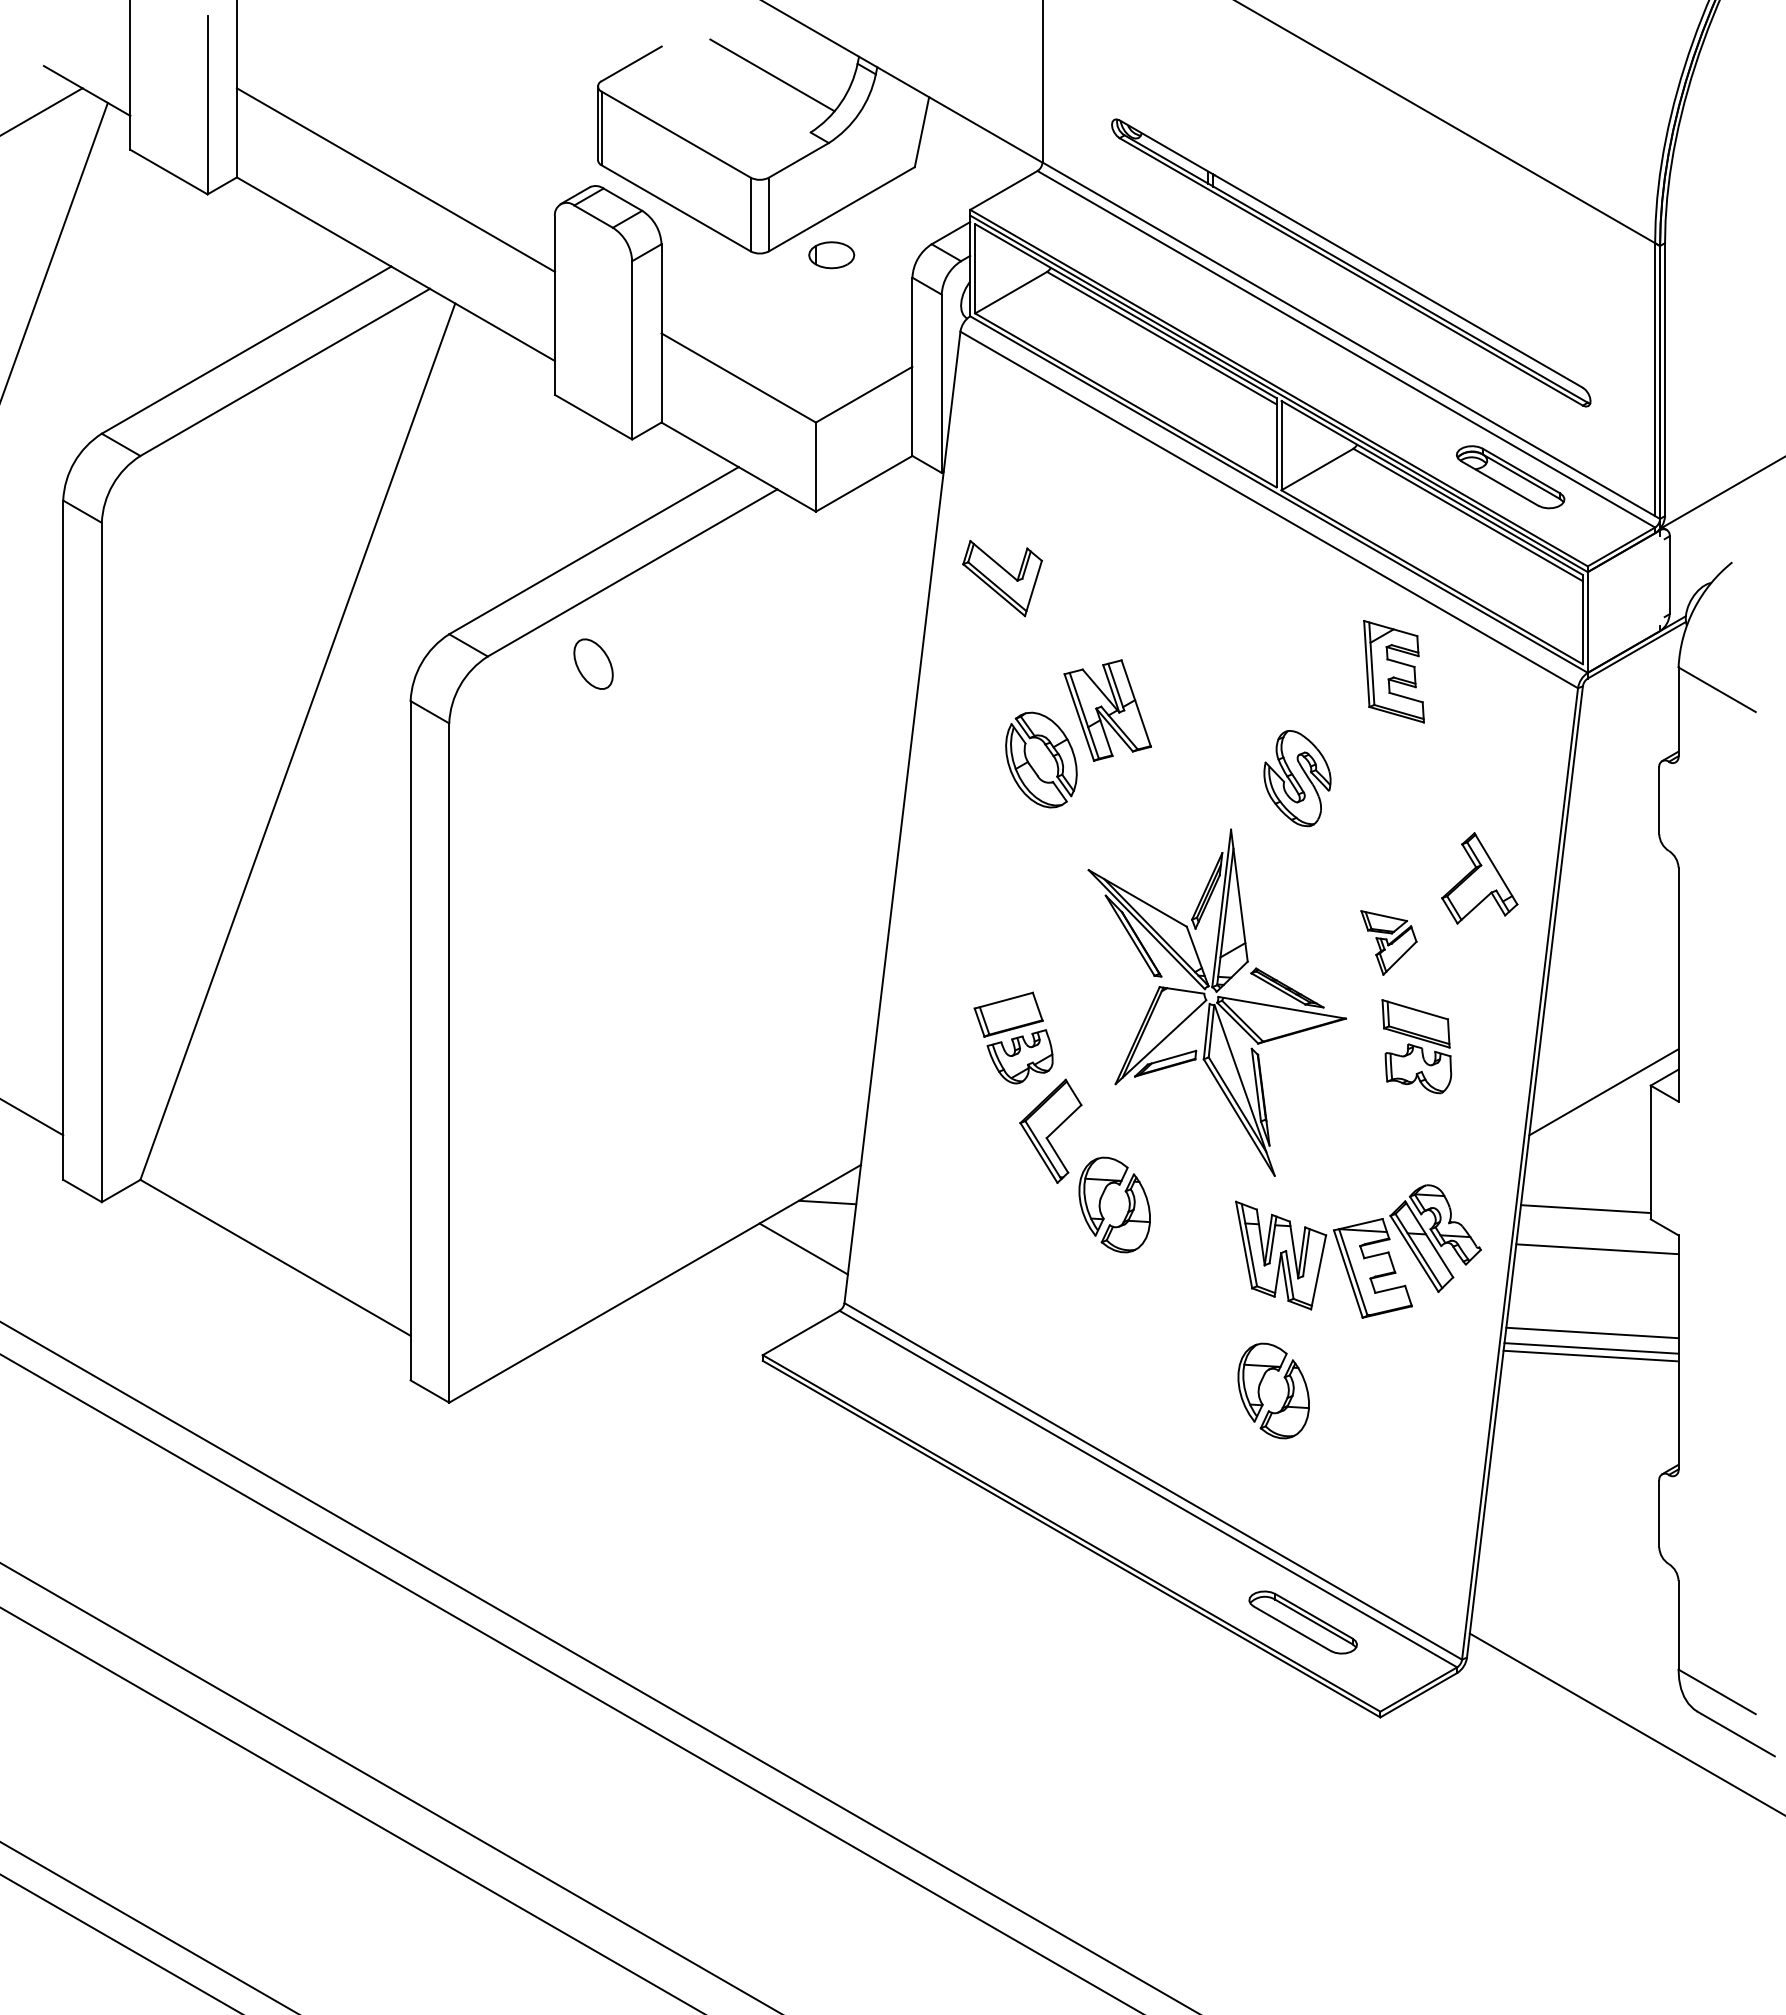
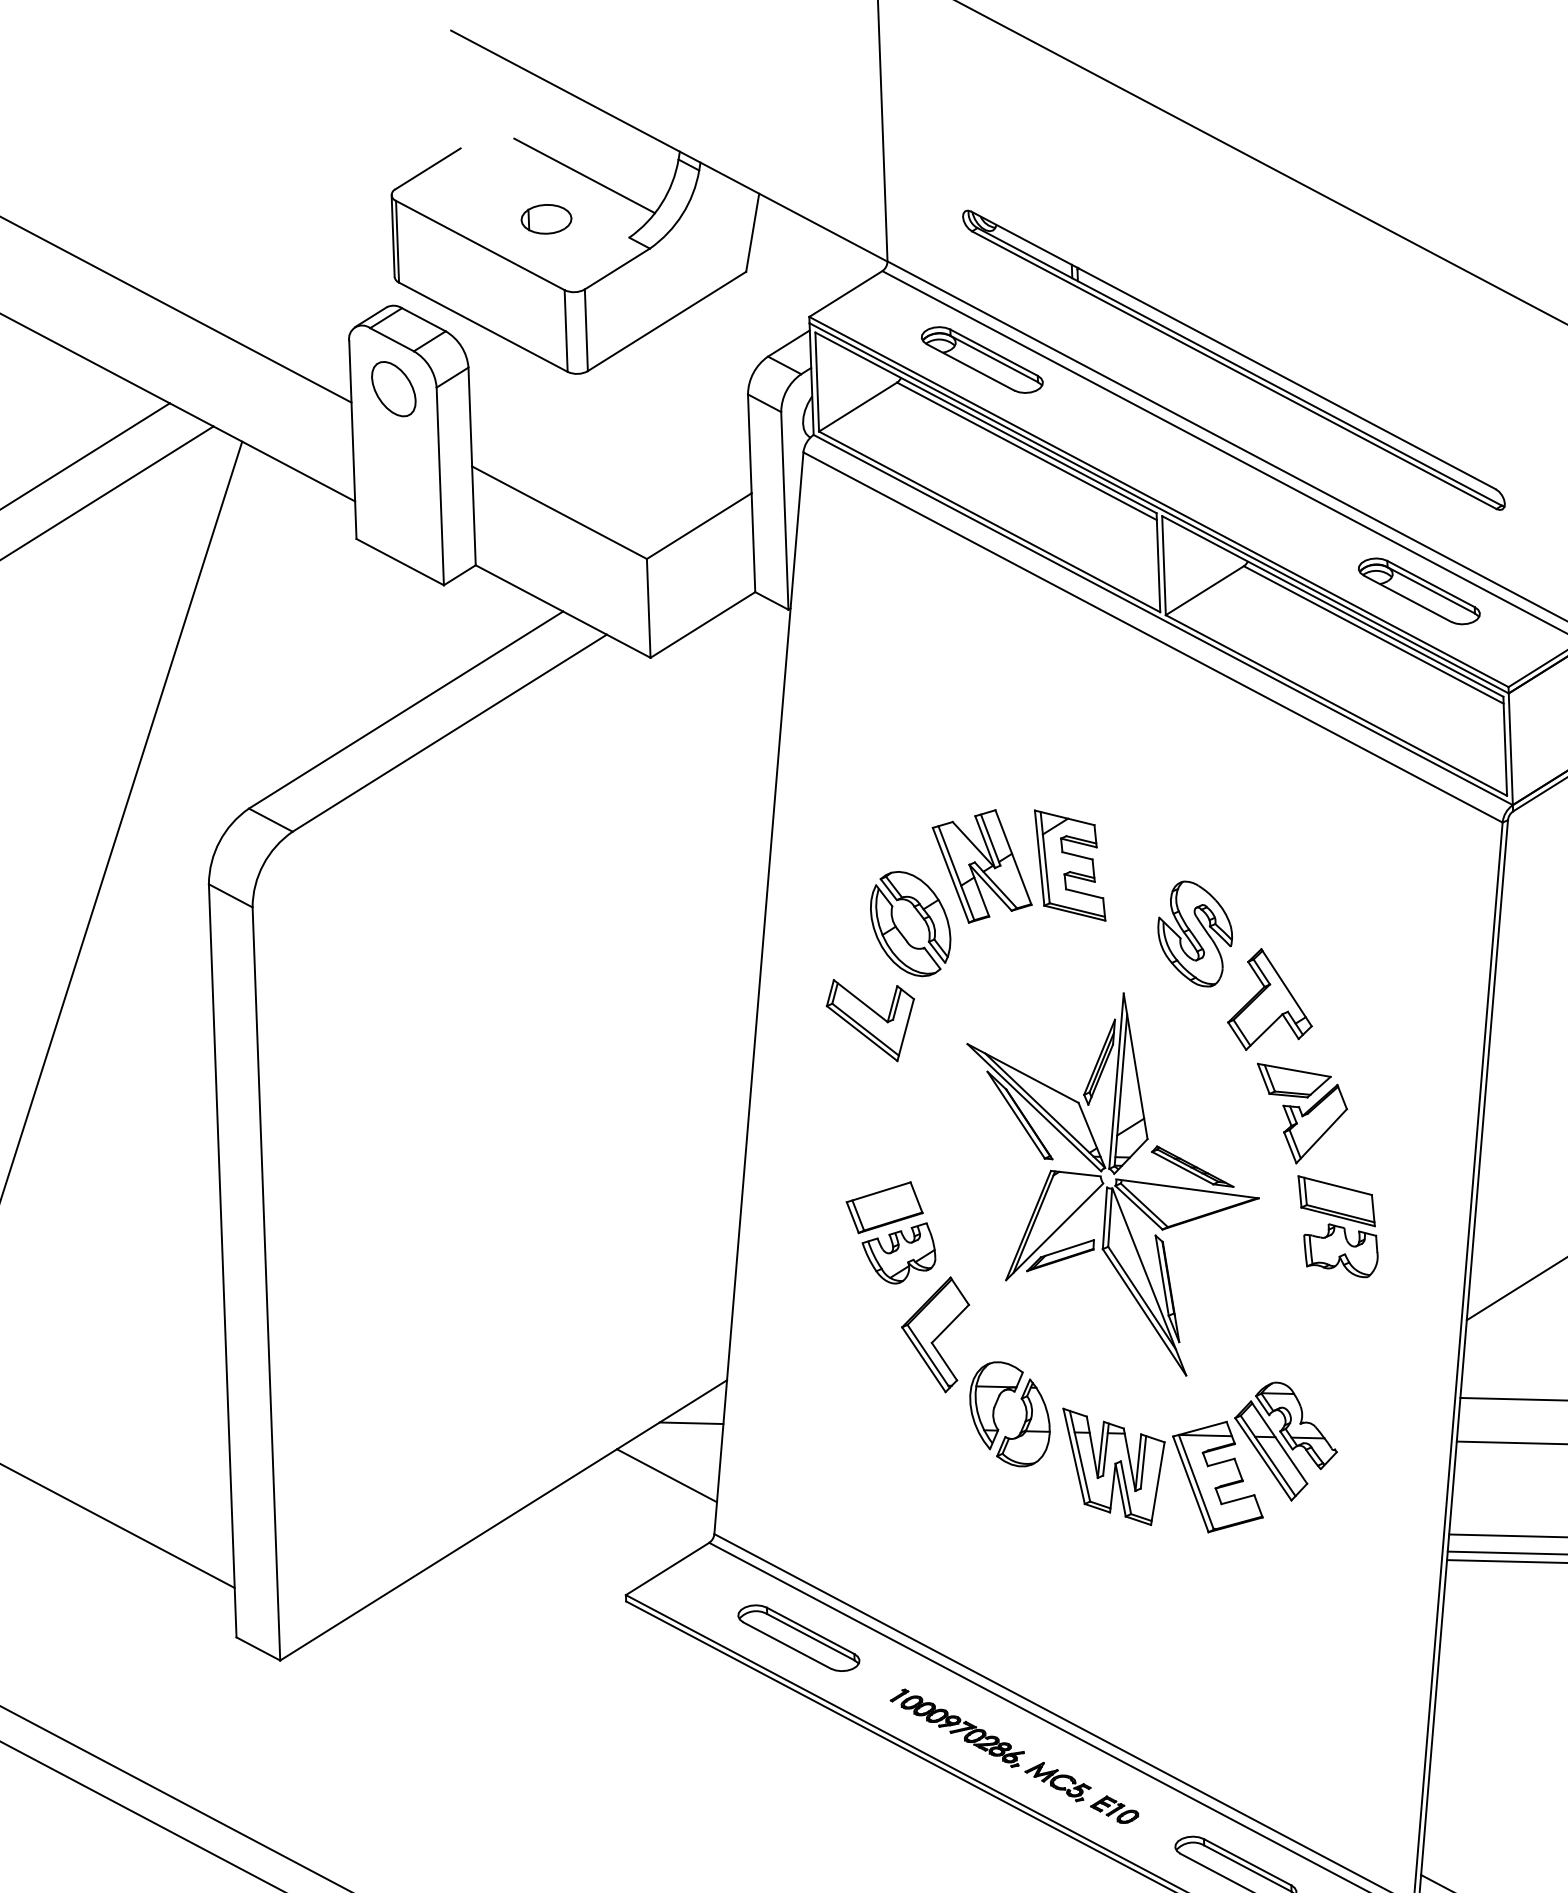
part: (1124, 254) -> (982, 360), added
part: (831, 255) -> (546, 219), moved
part: (1002, 578) -> (870, 1020), moved
part: (593, 663) -> (393, 388), moved
part: (1393, 671) -> (1069, 865), moved
part: (1479, 878) -> (1268, 999), moved
part: (1388, 942) -> (1302, 1112), size x1.43
part: (1358, 1251) -> (1201, 1458), moved
part: (1260, 1386) -> (1178, 1609), removed
part: (916, 1399) -> (798, 1638), added
part: (1107, 1512) -> (1014, 1755), added

